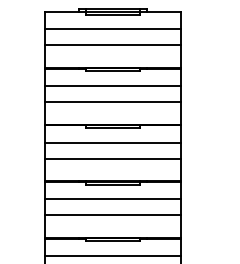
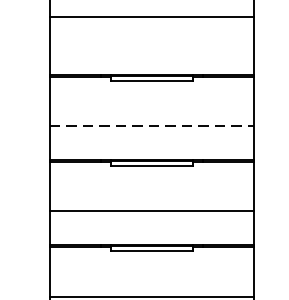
line: (112, 45) -> (151, 41), removed
line: (112, 85) -> (151, 101), removed
line: (113, 101) -> (153, 125), solid -> dashed
line: (112, 142) -> (151, 187), removed
line: (112, 199) -> (151, 272), removed

